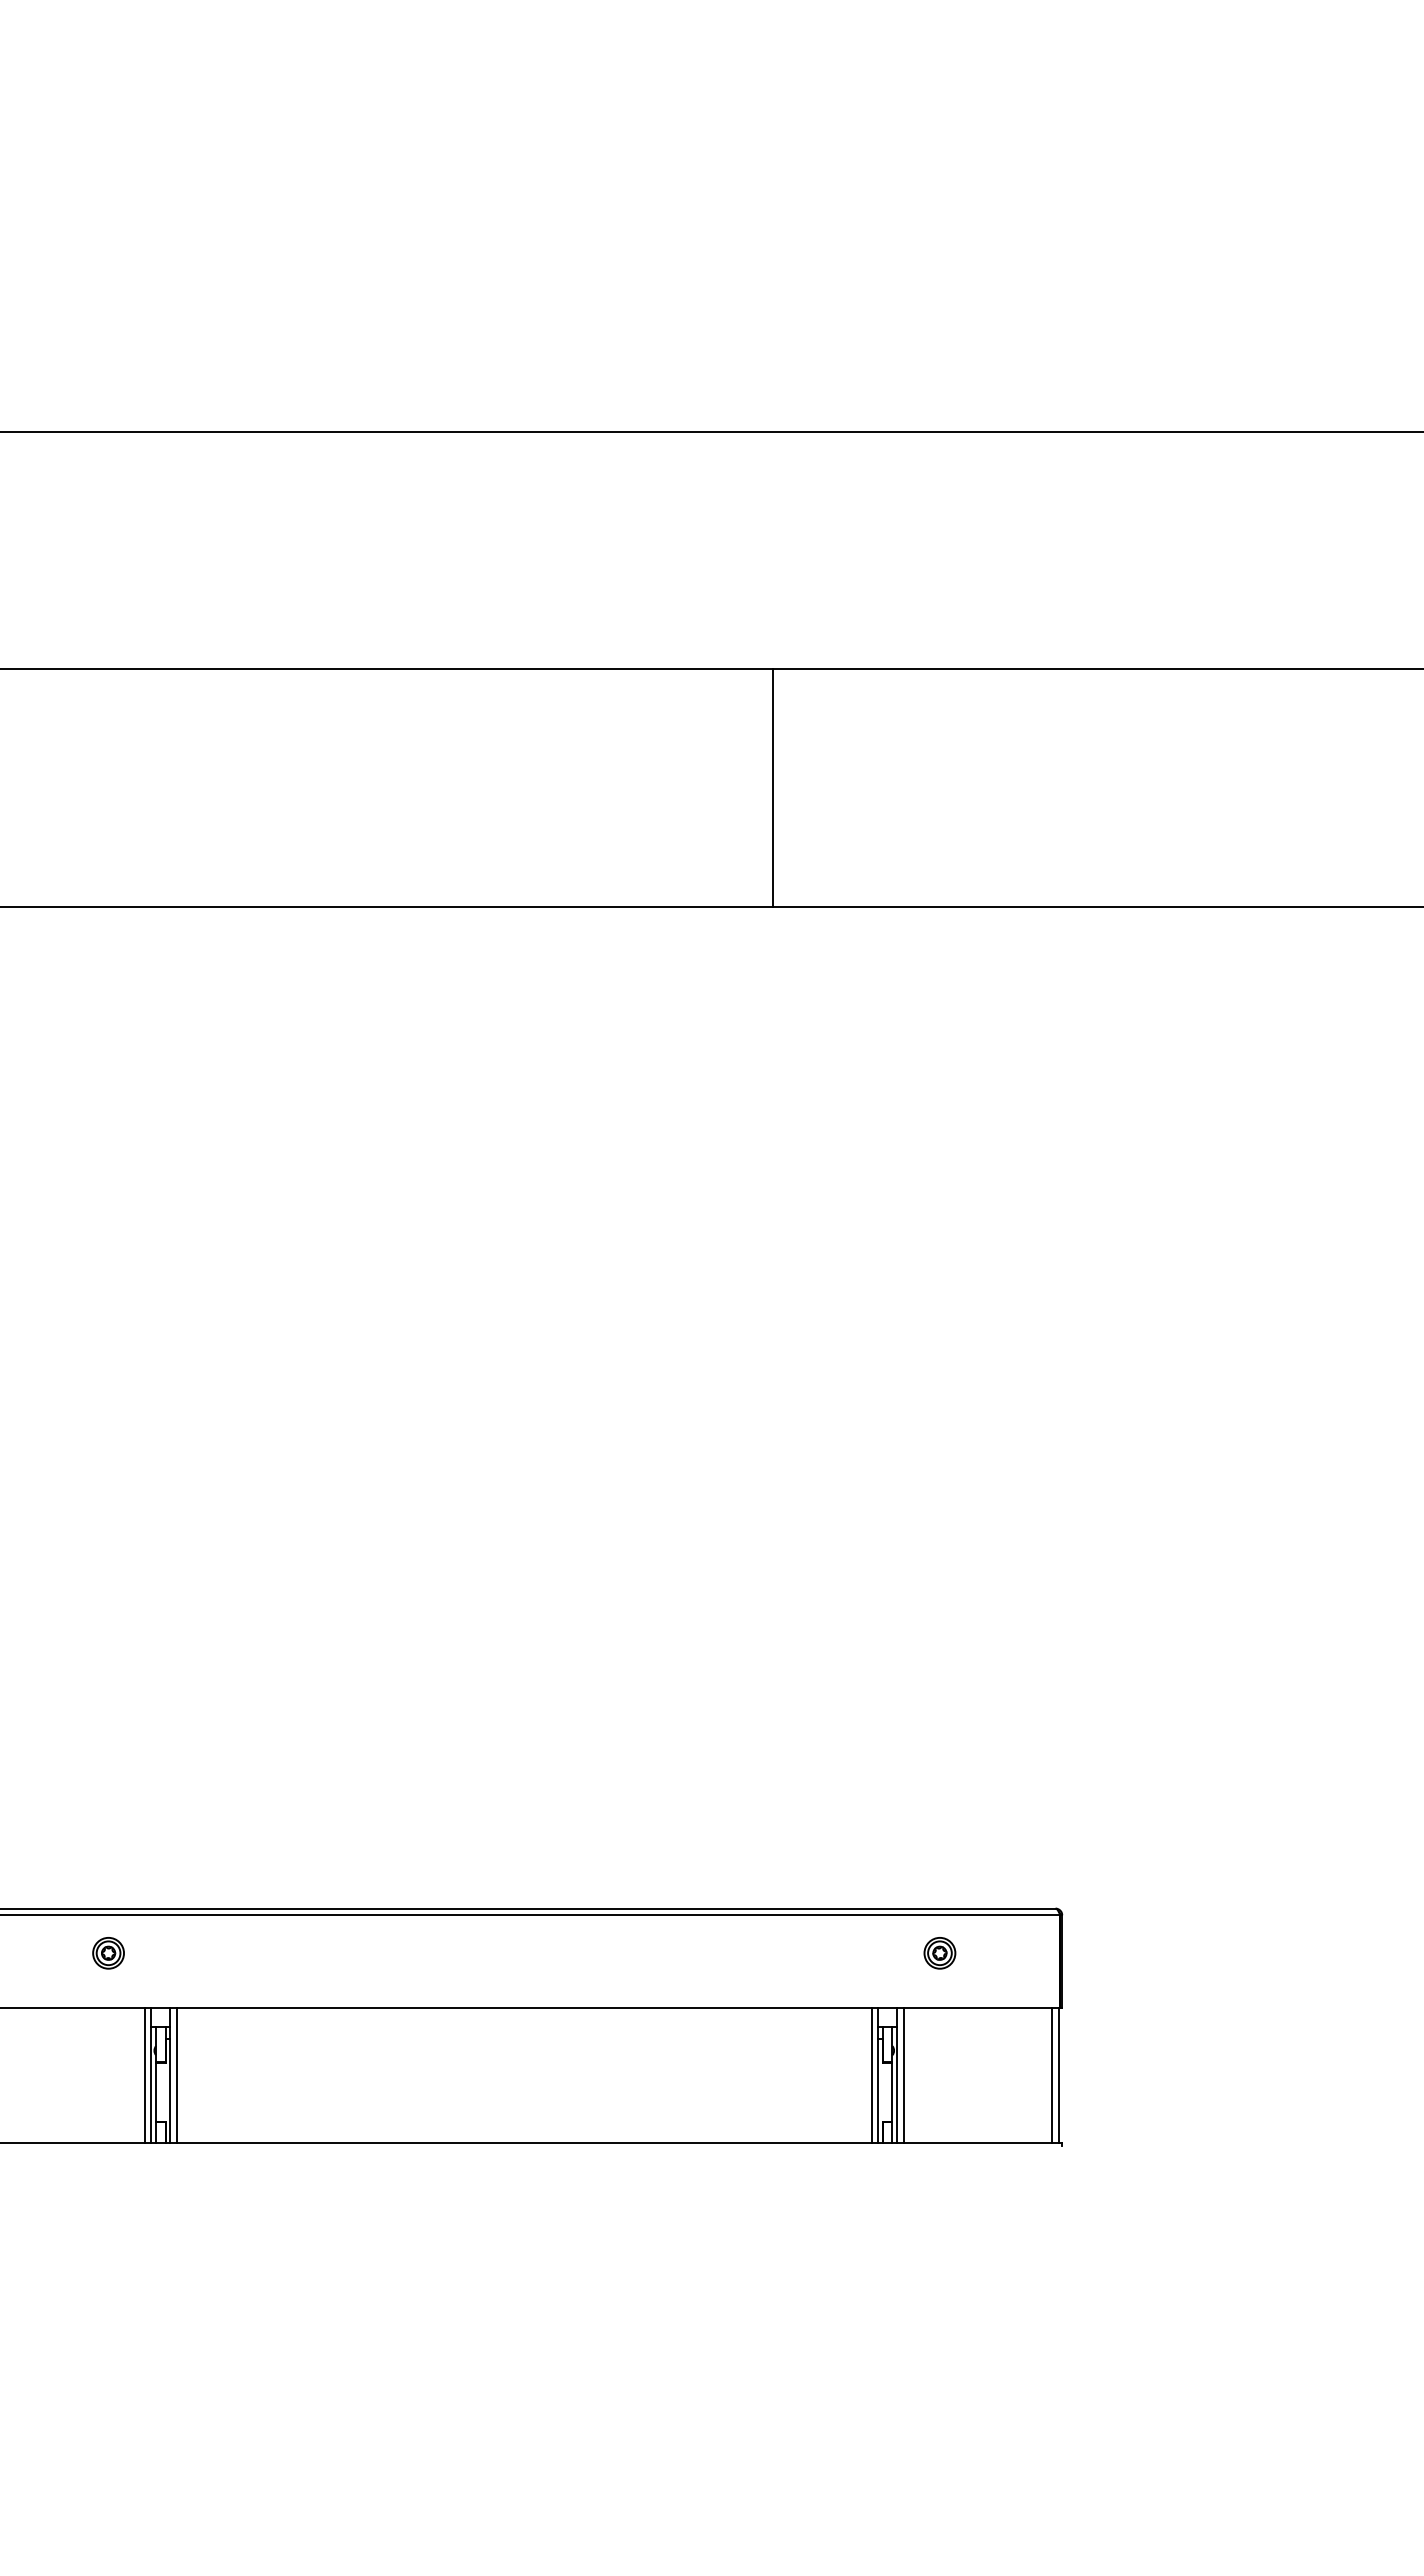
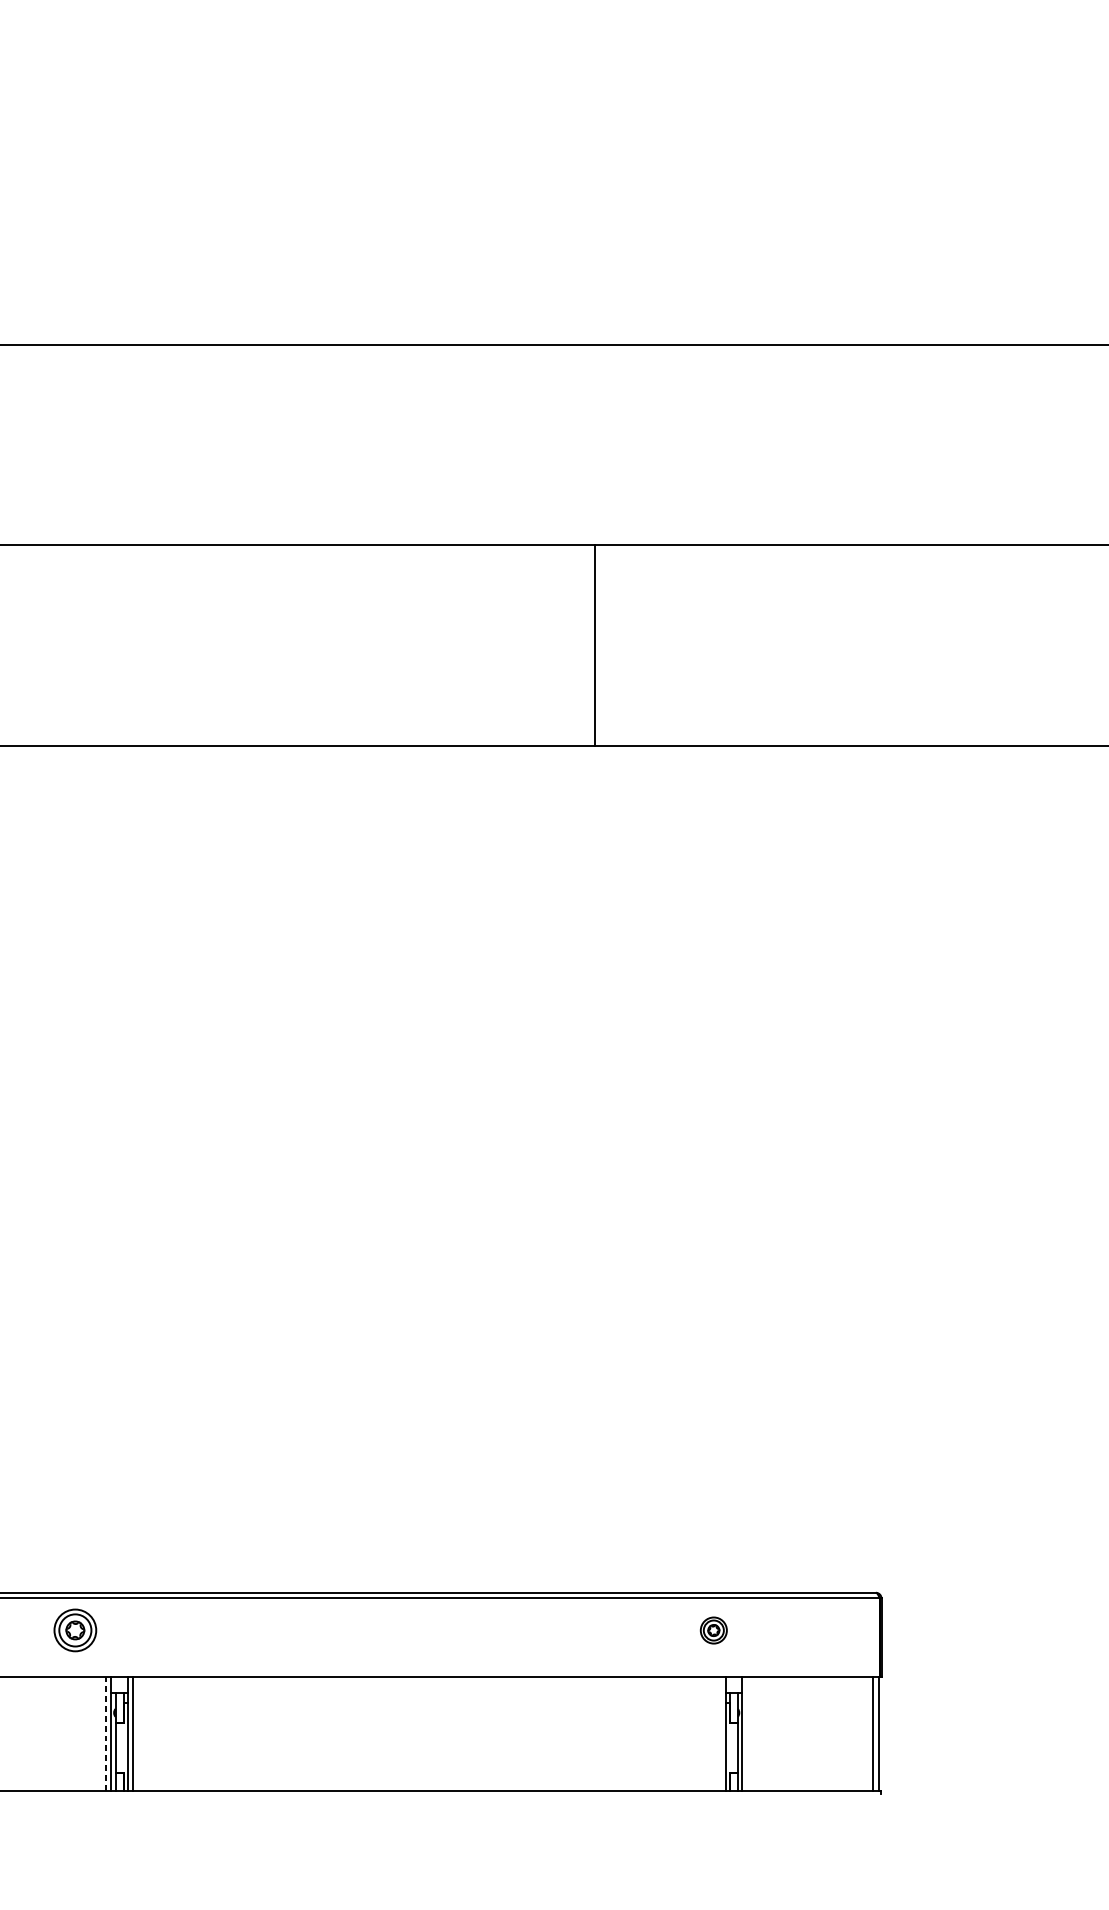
line: (772, 788) -> (594, 645), moved
part: (108, 1953) -> (75, 1630), size x1.6
part: (939, 1953) -> (713, 1630), moved
line: (144, 2075) -> (105, 1733), solid -> dashed
line: (871, 2075) -> (720, 1733), removed
line: (903, 2075) -> (747, 1733), removed

